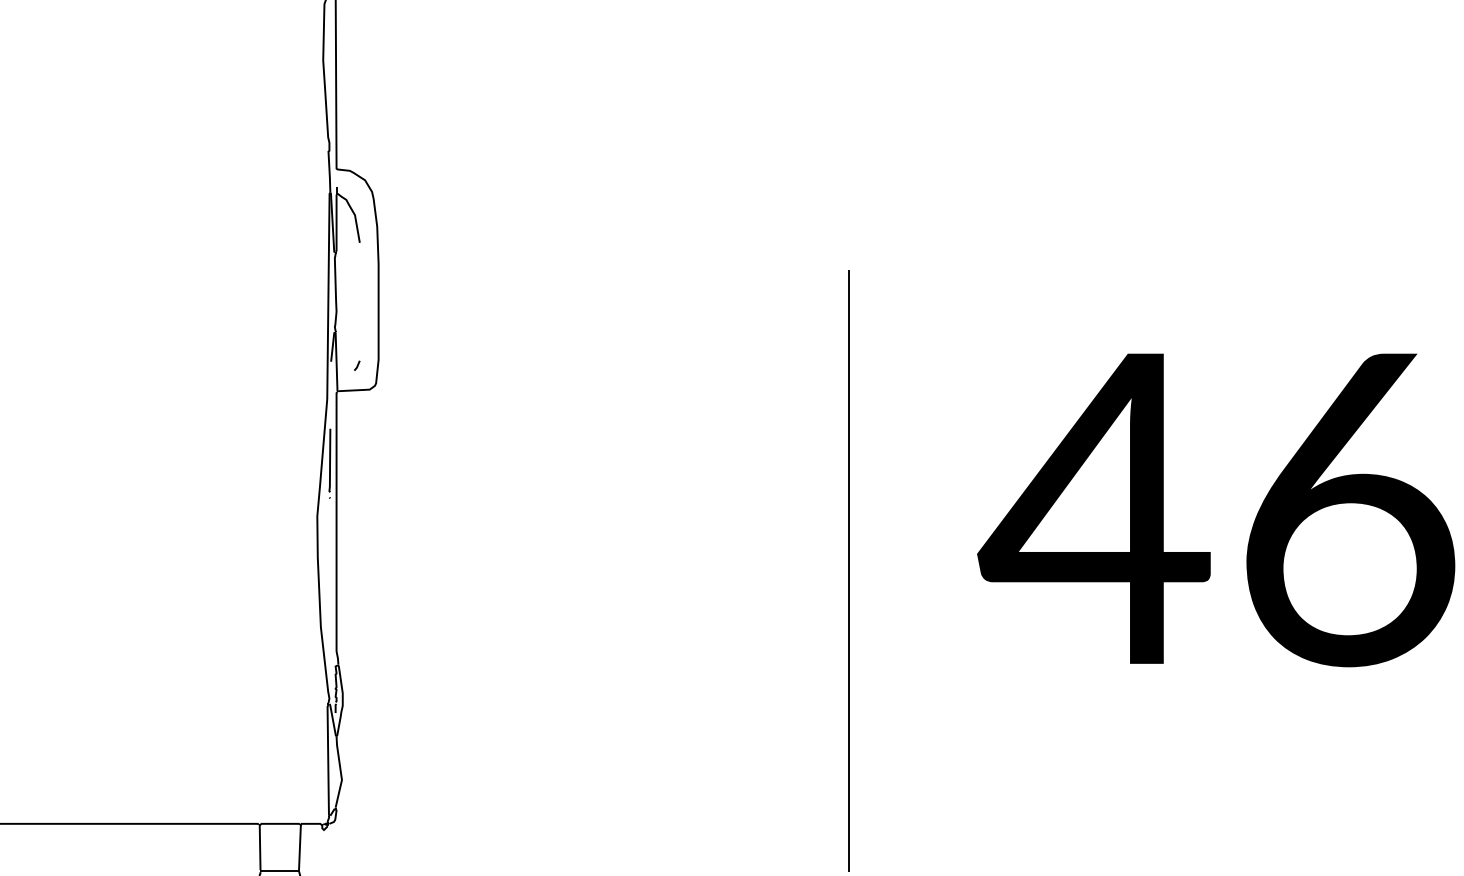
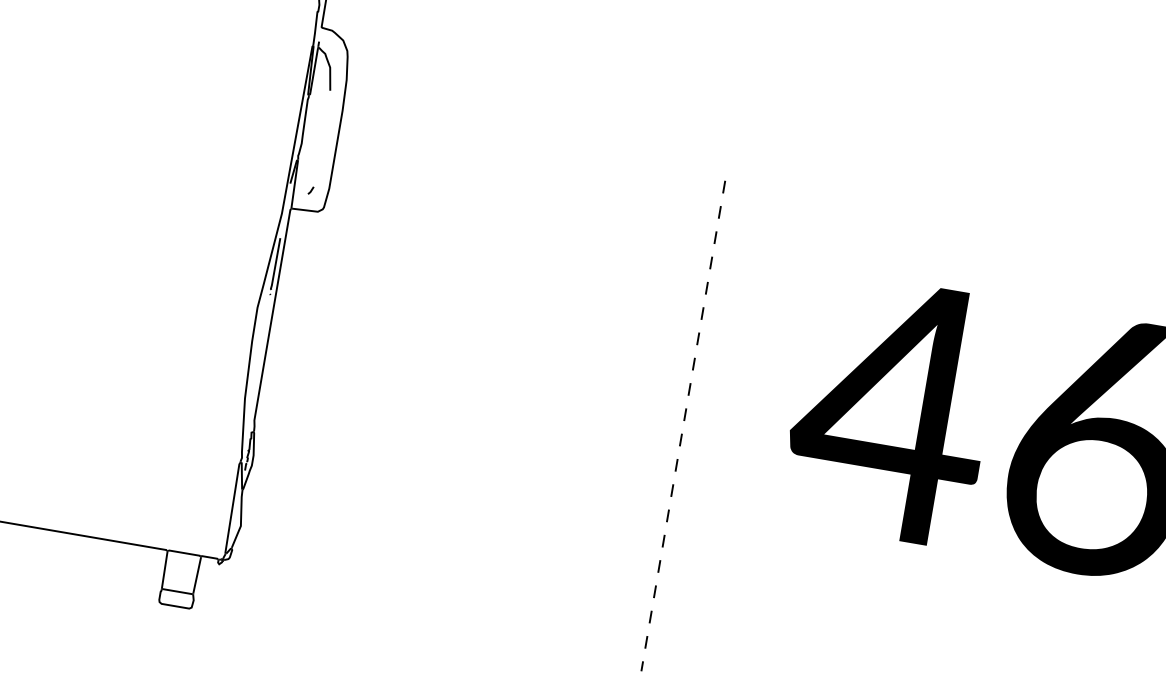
line: (849, 570) -> (683, 425), solid -> dashed

